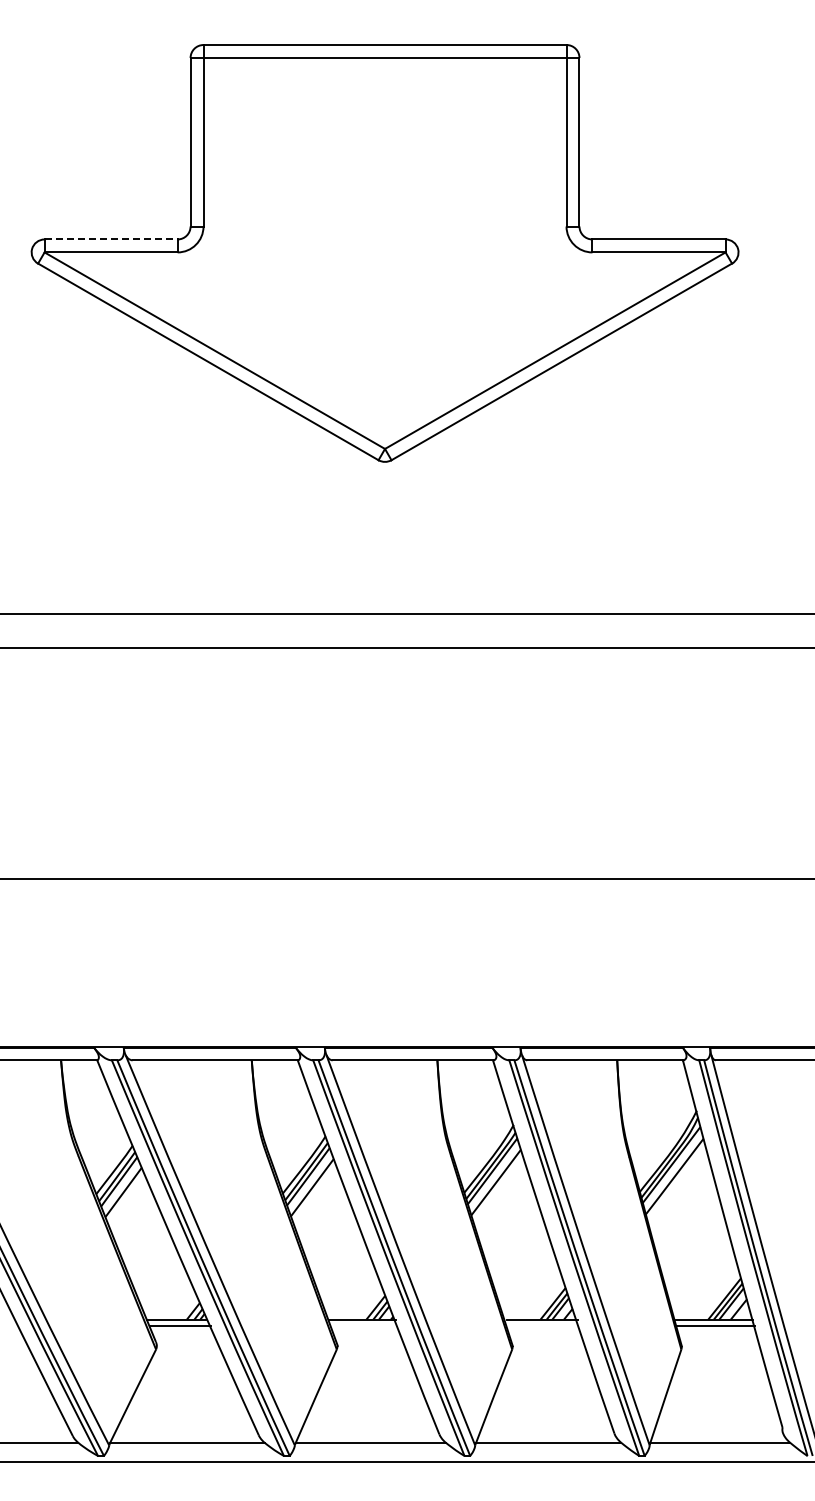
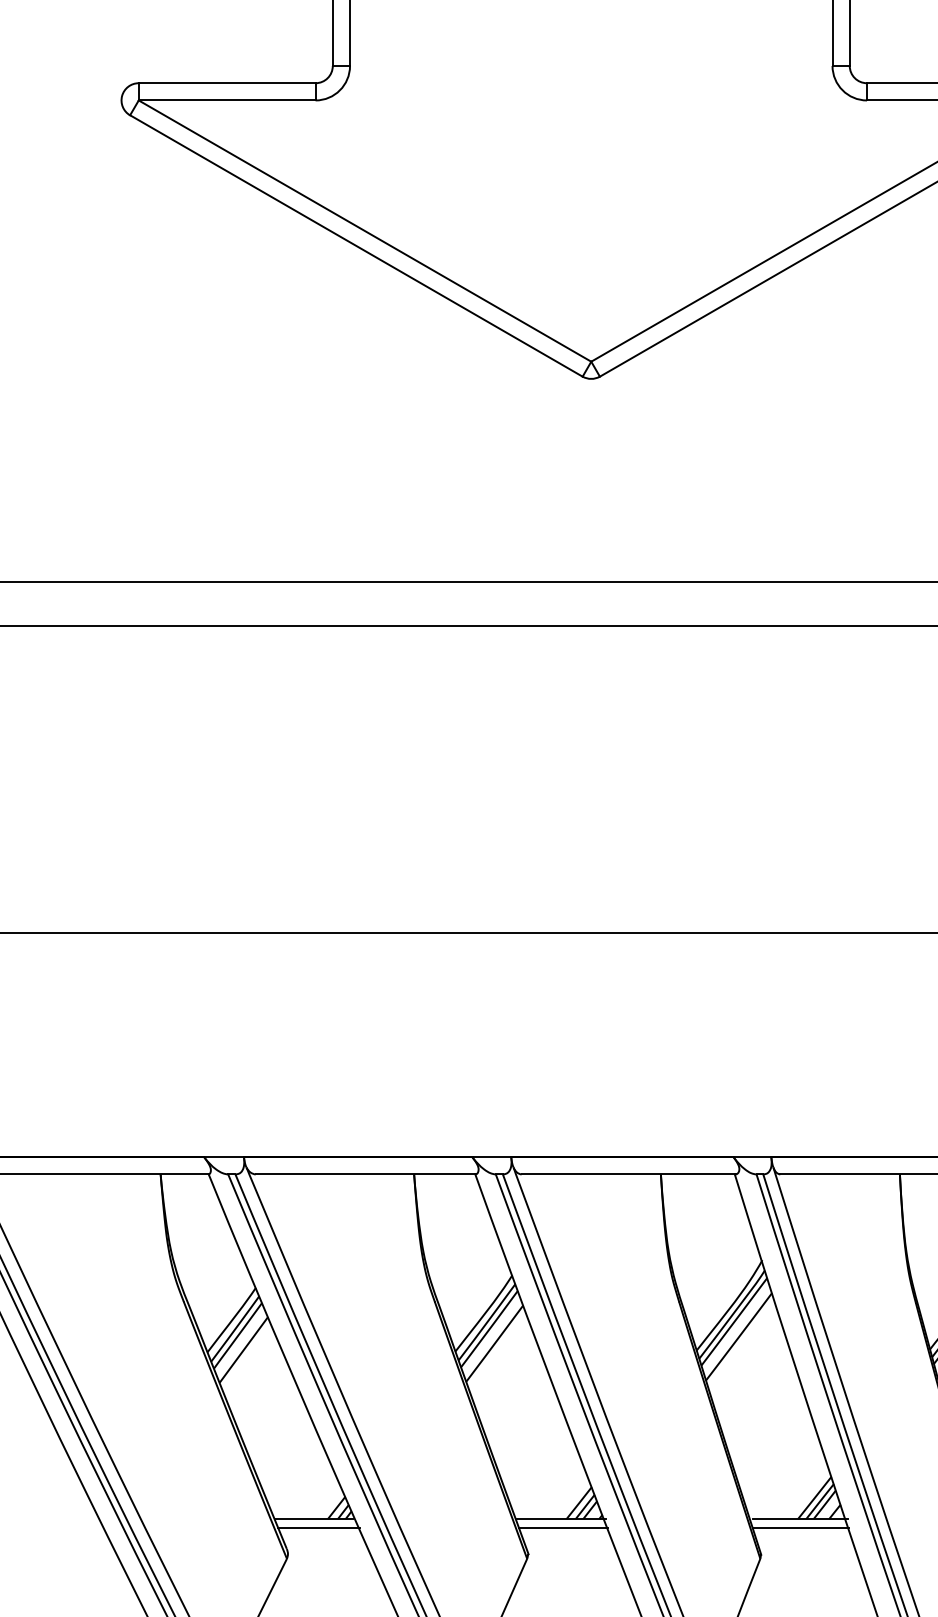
line: (111, 239) -> (227, 83), dashed -> solid
line: (363, 1326) -> (562, 1528), added
line: (542, 1326) -> (800, 1528), added

